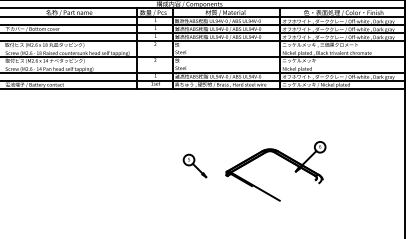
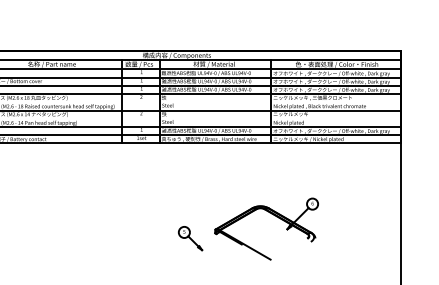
part: (194, 165) -> (190, 238), moved

